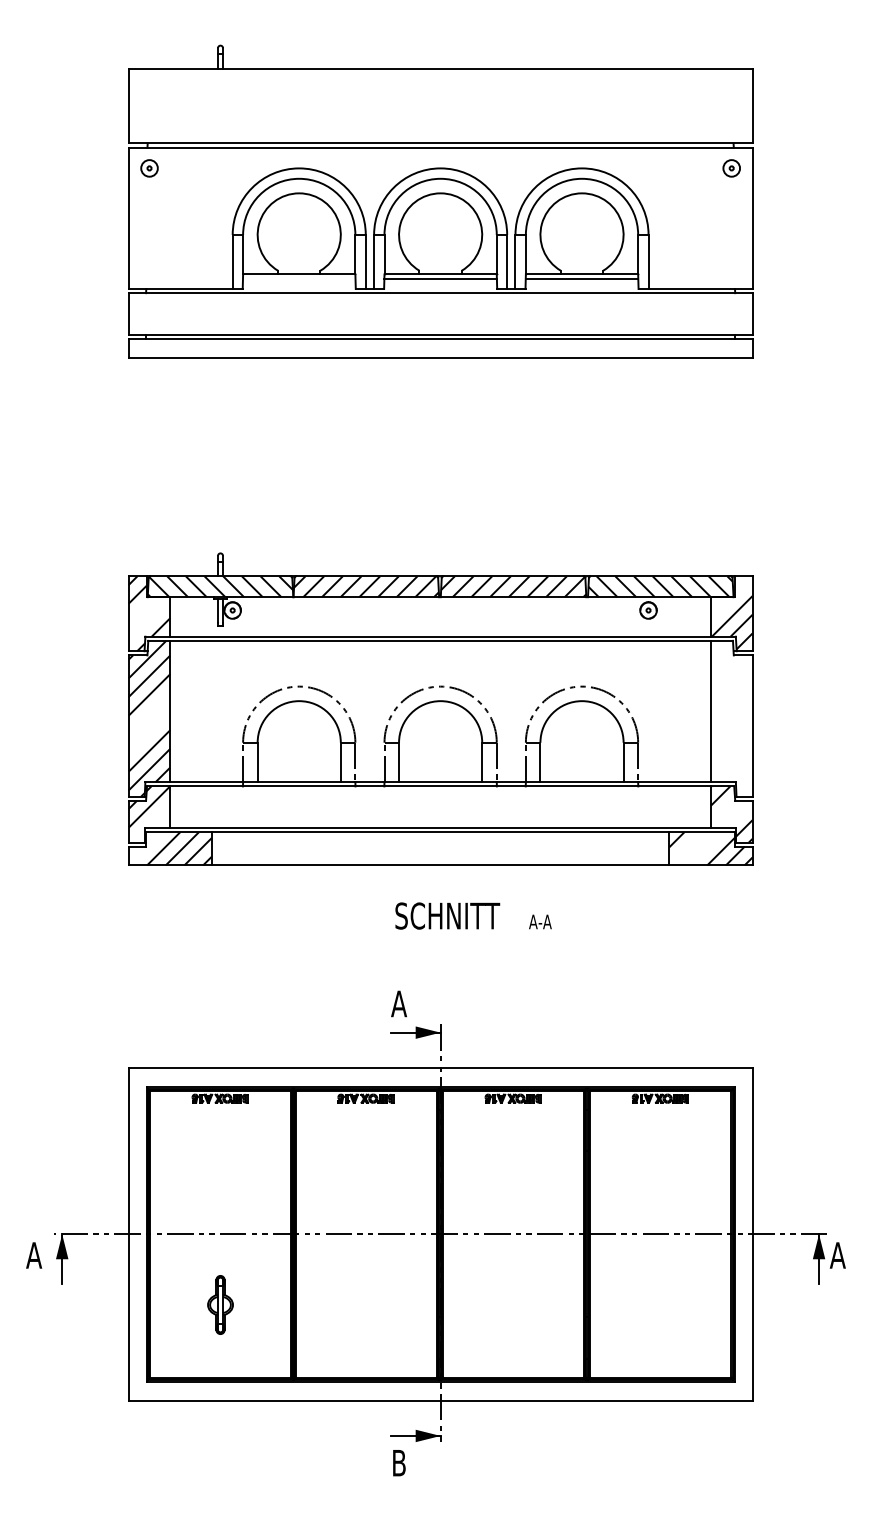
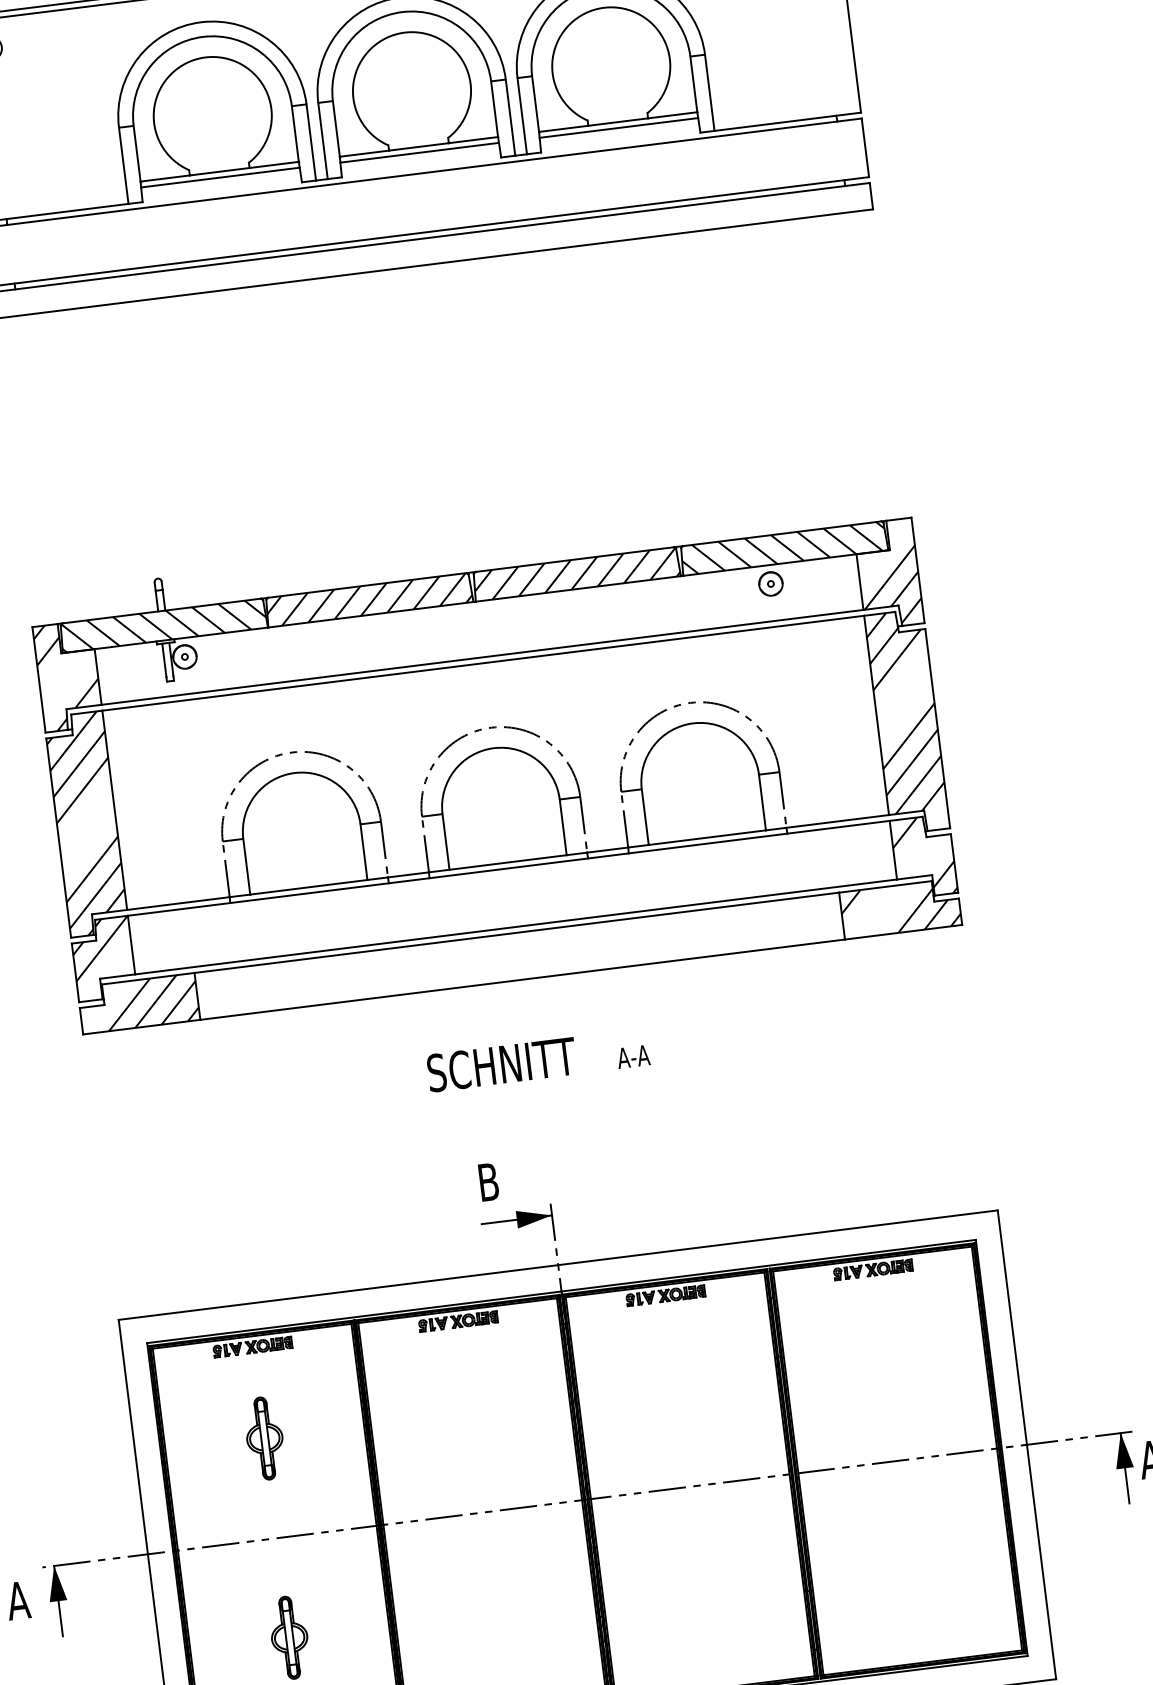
line: (298, 278) -> (219, 177), added
hatch: (731, 711) -> (905, 711), added
text: (473, 915) -> (538, 1059), moved
text: (399, 1003) -> (488, 1181), A -> B
part: (220, 1163) -> (264, 1438), added

